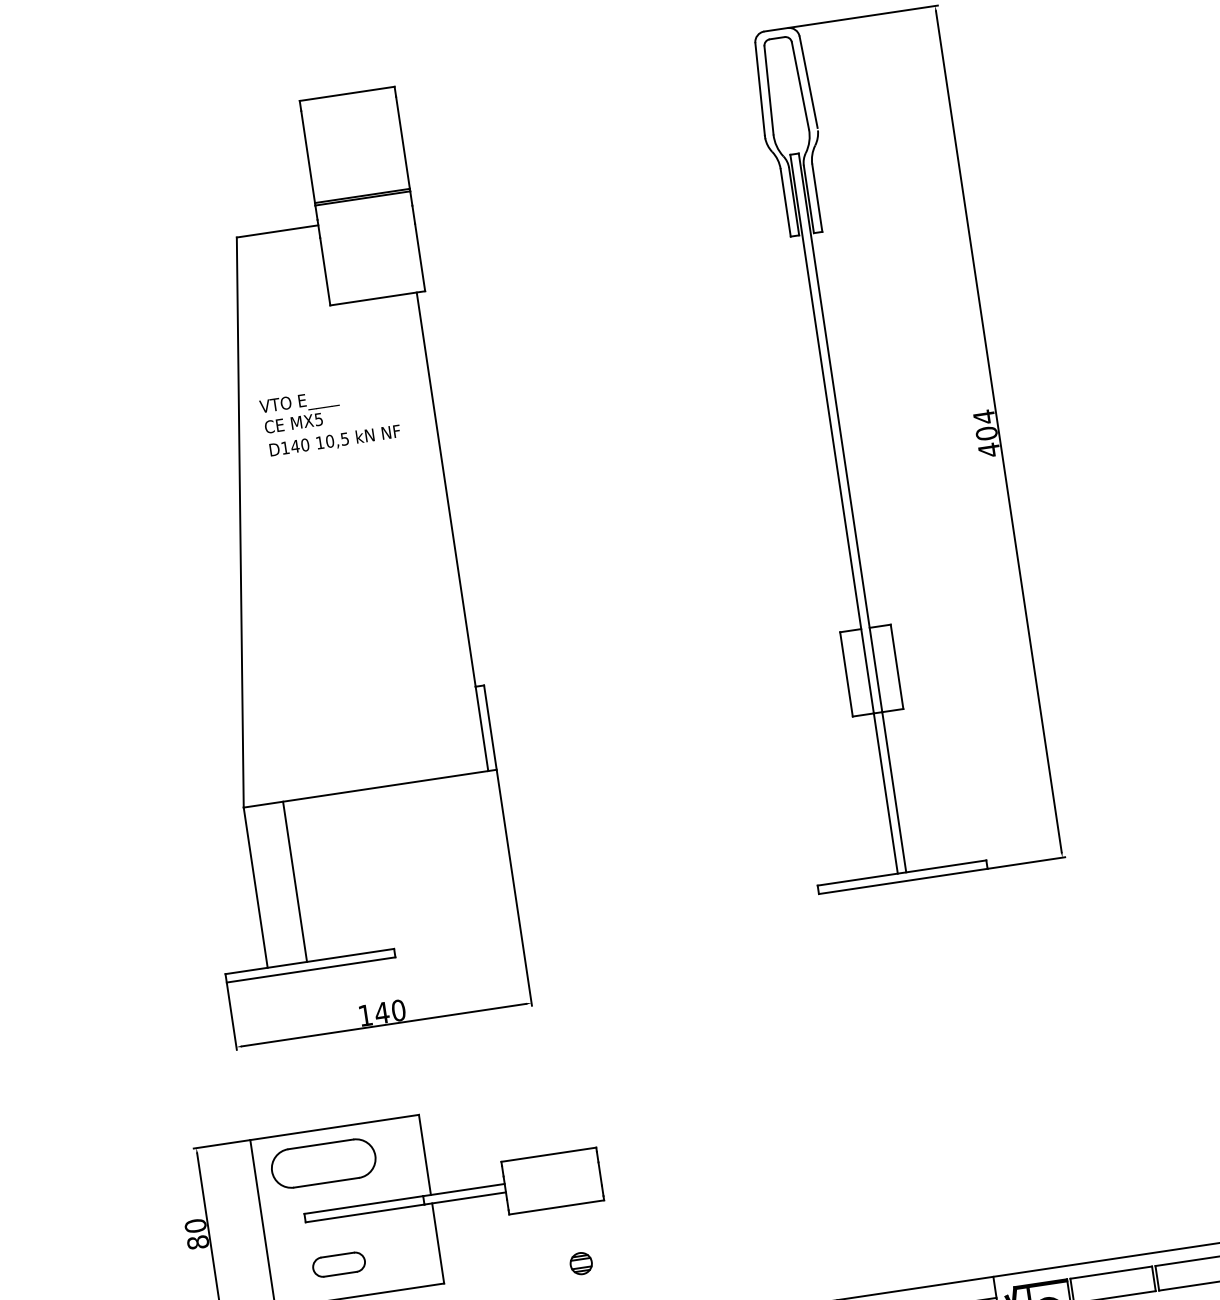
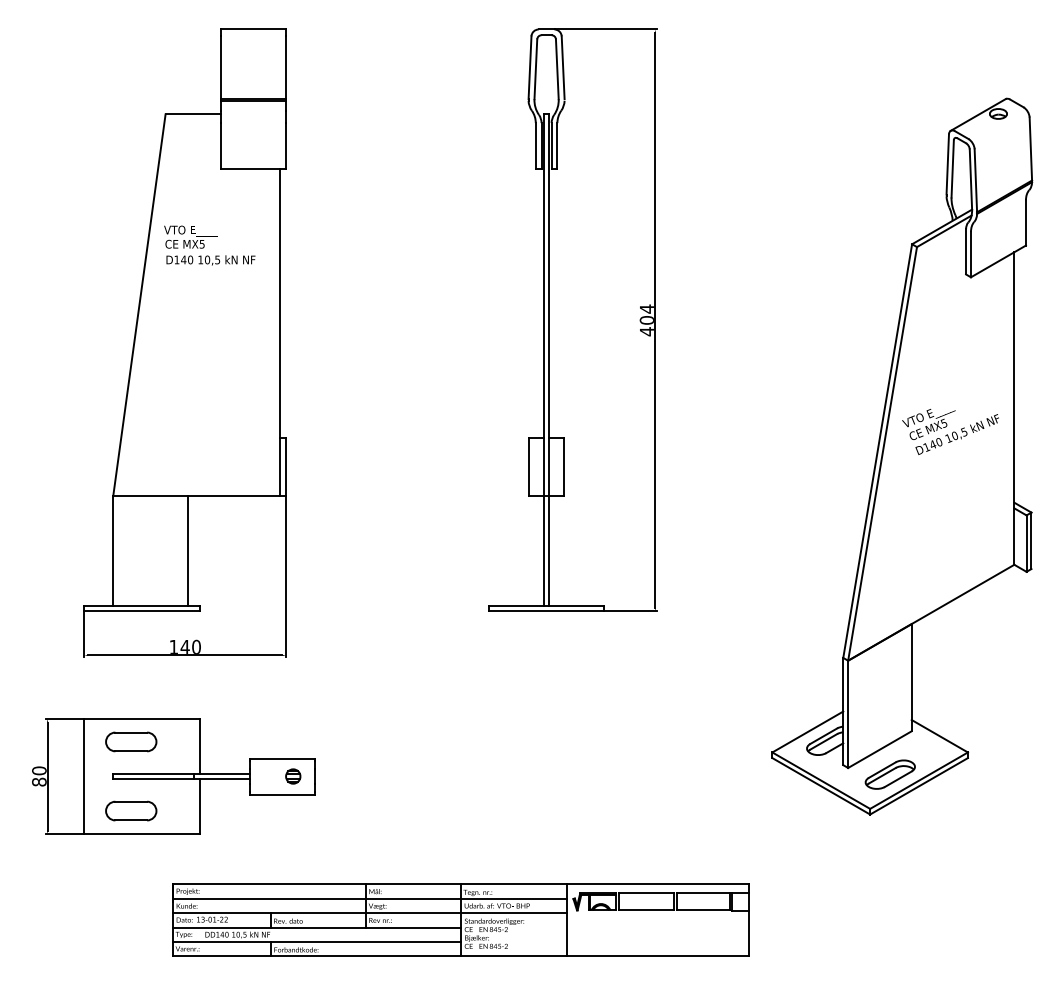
line: (295, 881) -> (188, 550), moved
part: (324, 1162) -> (131, 741), size x0.71
part: (339, 1263) -> (131, 810), size x1.43
part: (581, 1263) -> (293, 776), moved

